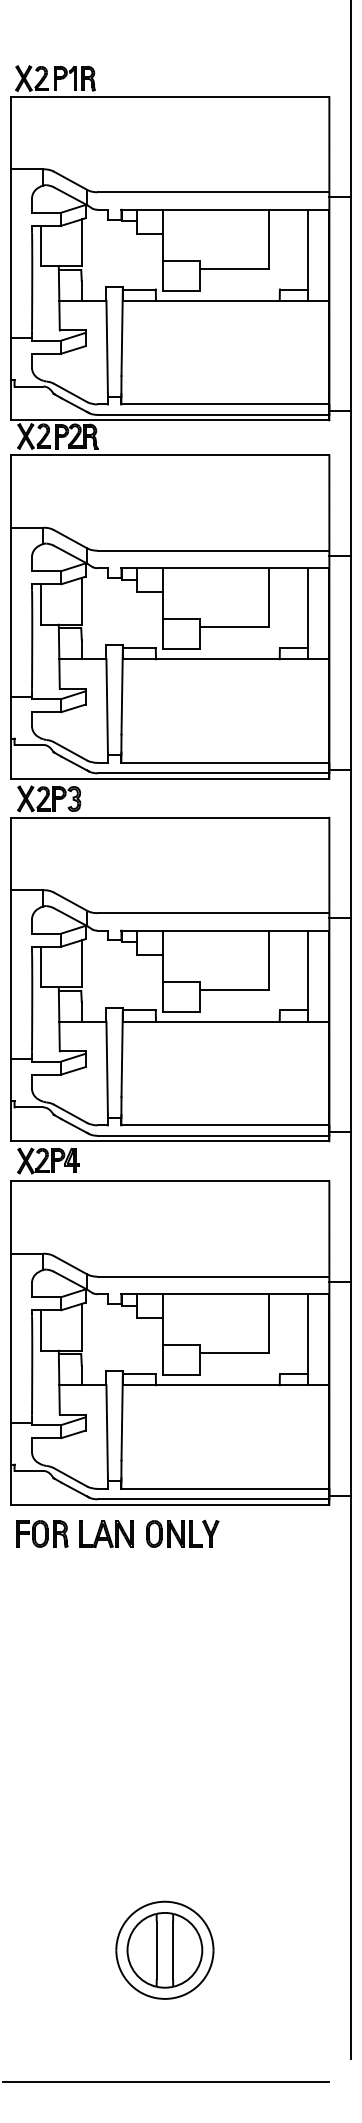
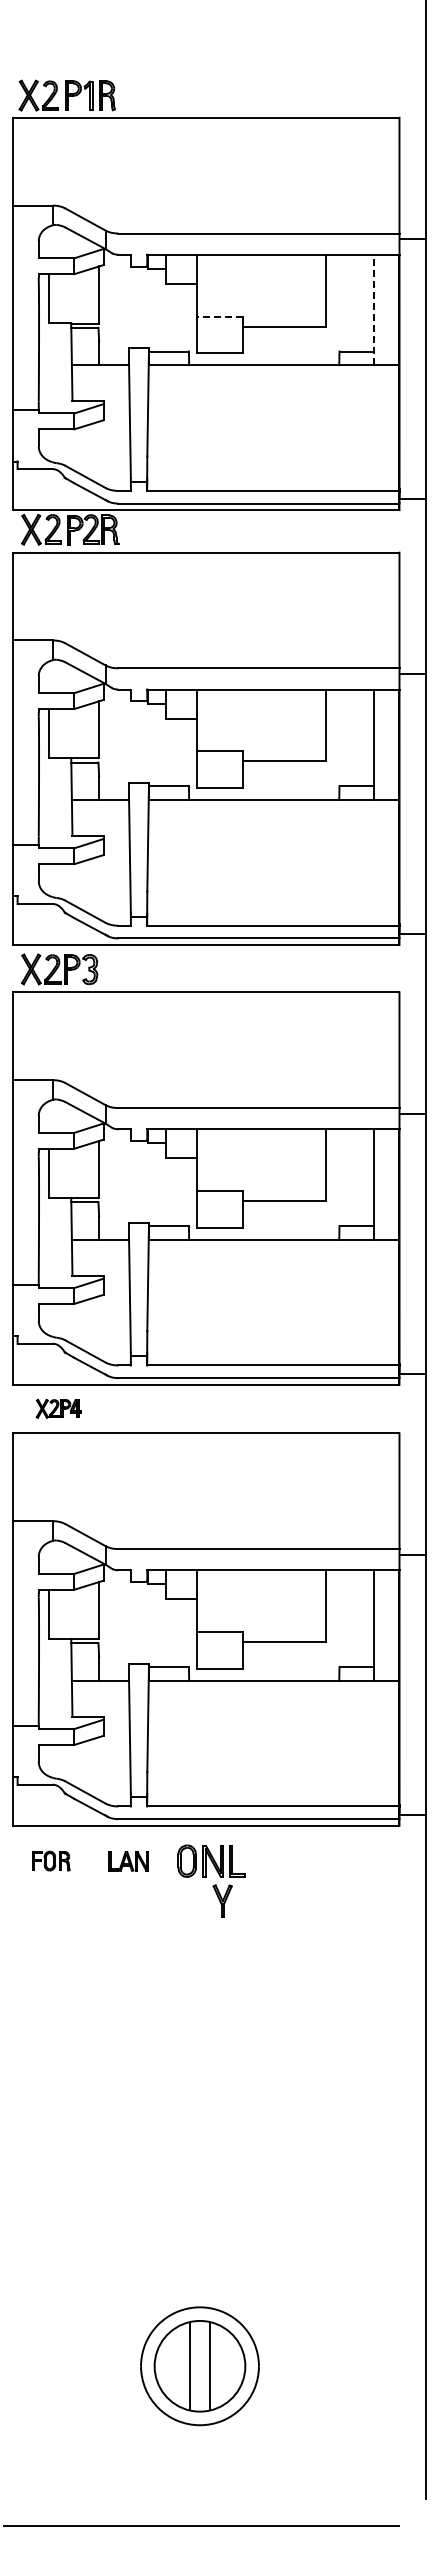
line: (307, 254) -> (373, 309), solid -> dashed
line: (181, 260) -> (219, 316), solid -> dashed
part: (48, 1160) -> (58, 1408), size x0.6
part: (42, 1533) -> (51, 1860), size x0.6
part: (210, 1533) -> (222, 1900), moved
part: (105, 1534) -> (128, 1861), size x0.6

